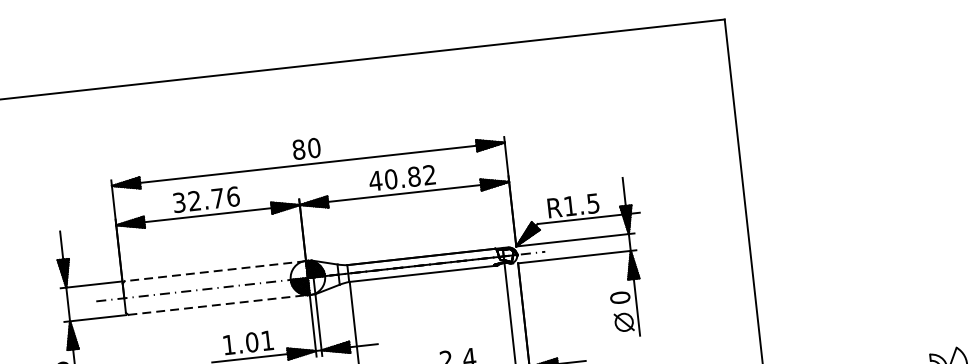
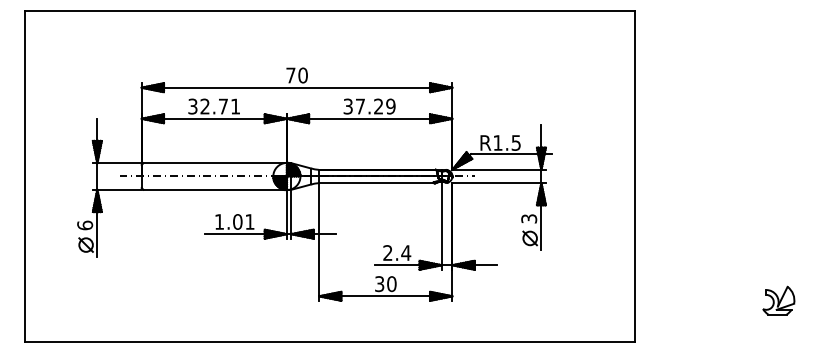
text: (298, 149) -> (290, 75), 80 -> 70
text: (402, 177) -> (369, 106), 40.82 -> 37.29
text: (233, 196) -> (235, 106), 32.76 -> 32.71
line: (215, 271) -> (215, 163), dashed -> solid
text: (620, 297) -> (529, 218), 0 -> 3
line: (219, 304) -> (215, 189), dashed -> solid

